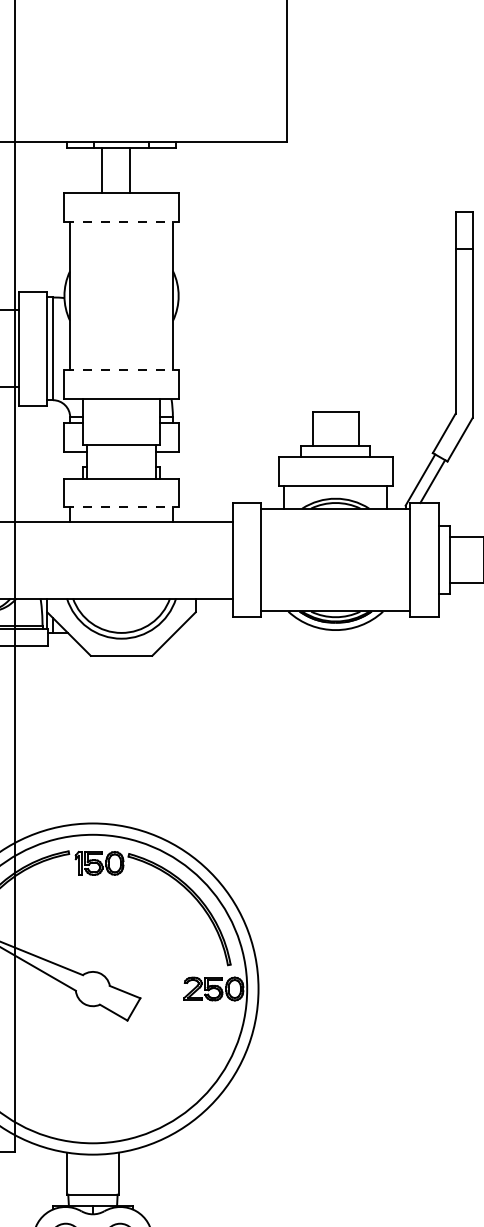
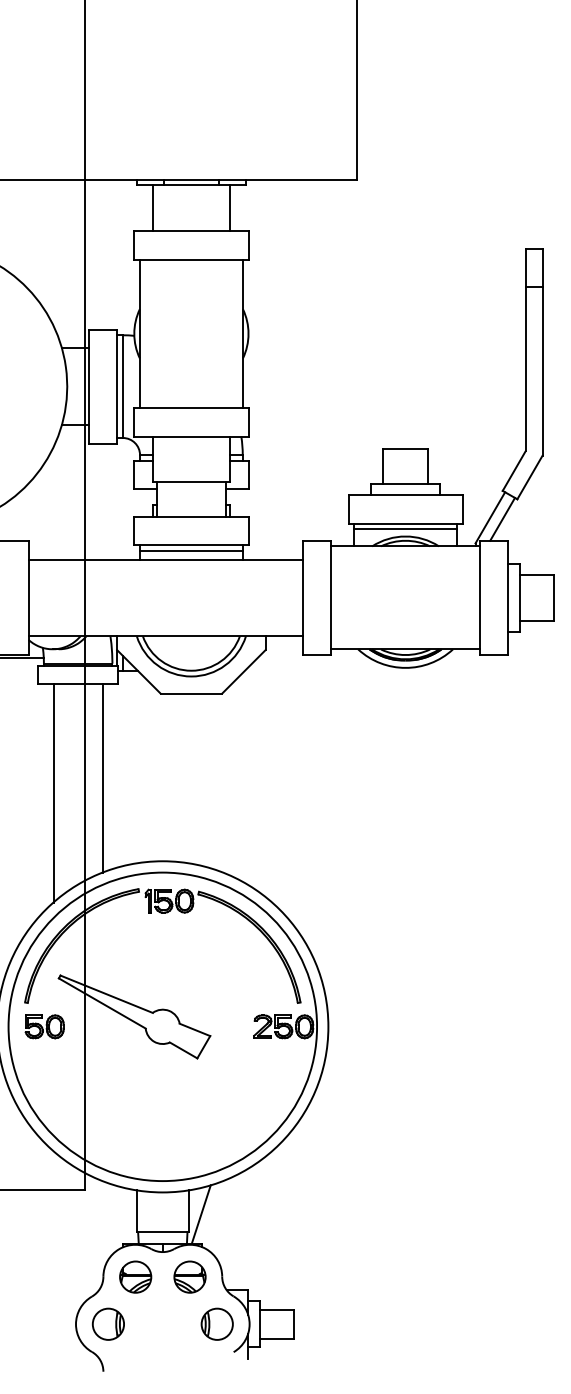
line: (102, 170) -> (153, 208), moved
line: (129, 170) -> (229, 208), moved
line: (121, 221) -> (191, 259), dashed -> solid
line: (121, 370) -> (191, 408), dashed -> solid
line: (335, 491) -> (405, 529), added
line: (121, 507) -> (191, 545), dashed -> solid
line: (120, 512) -> (190, 550), added
line: (32, 739) -> (102, 777), added
line: (130, 1176) -> (200, 1214), added

